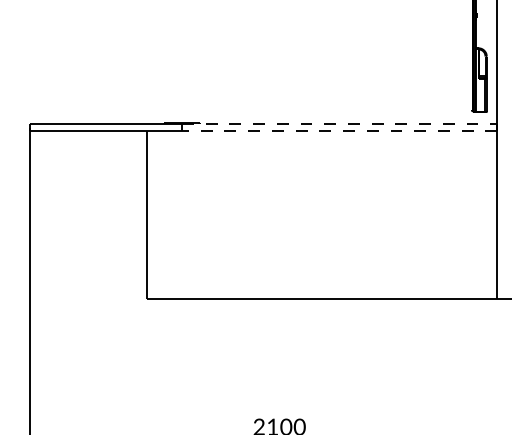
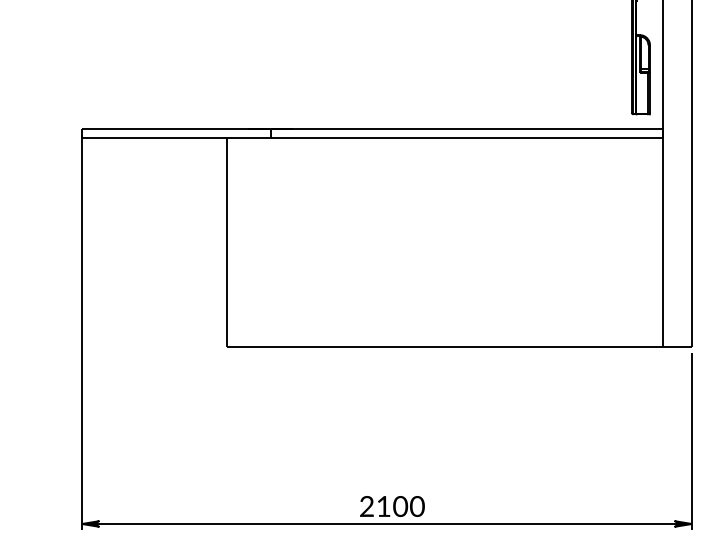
line: (340, 124) -> (467, 129), dashed -> solid
line: (339, 130) -> (466, 137), dashed -> solid

